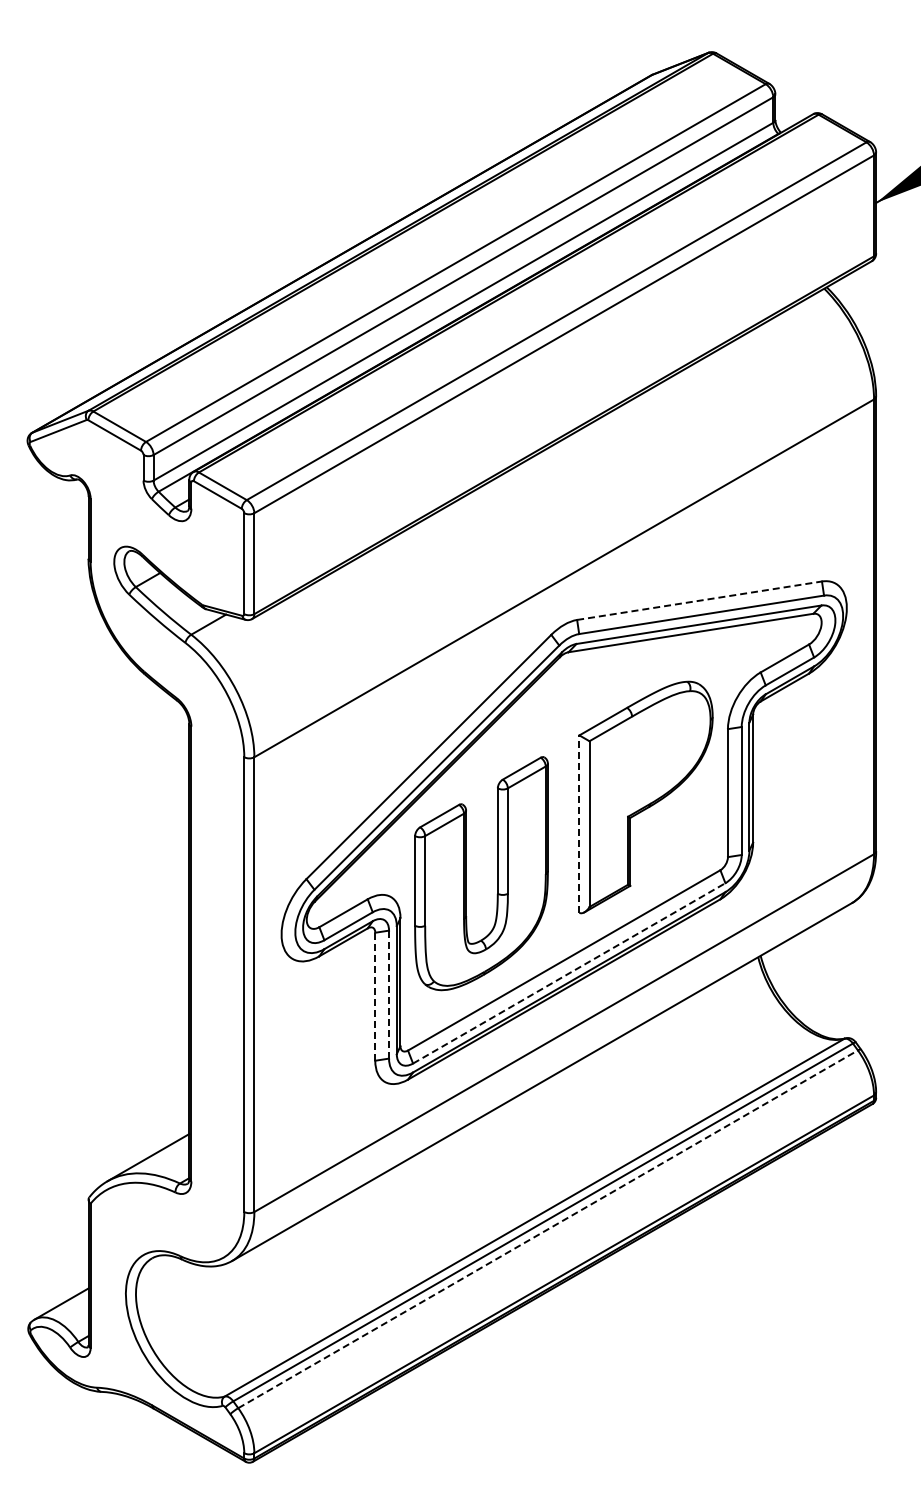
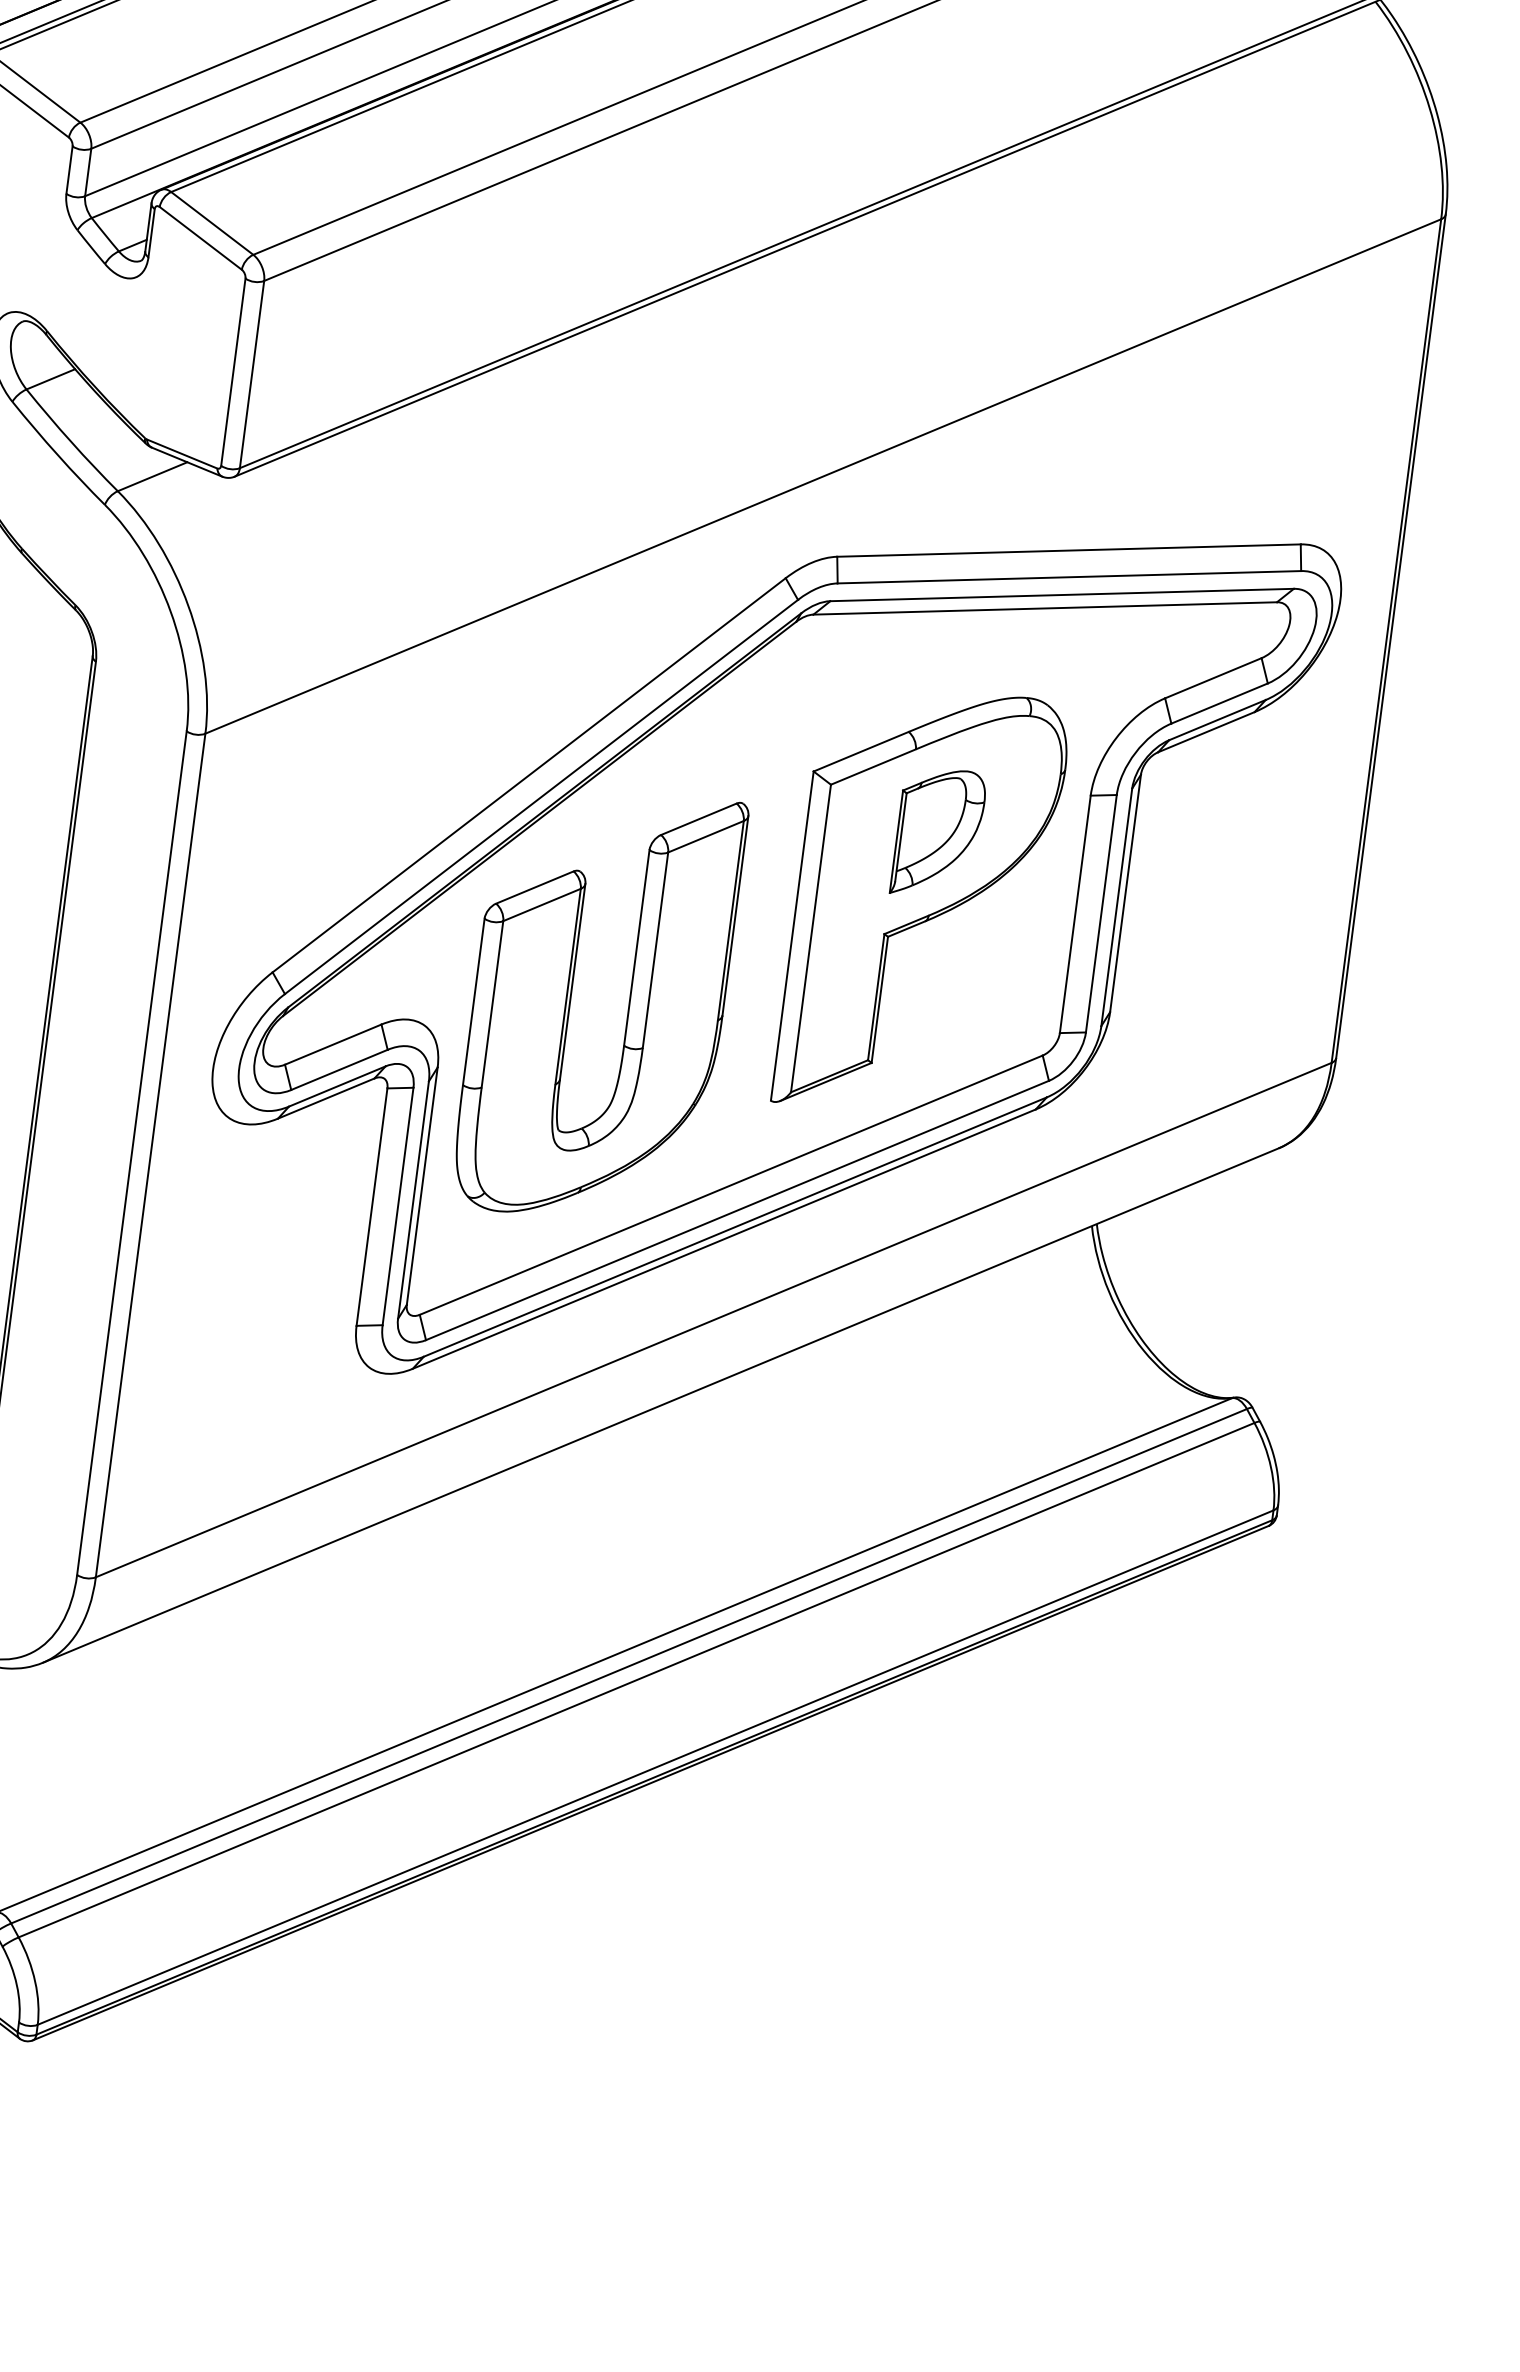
line: (699, 600) -> (1068, 550), dashed -> solid
part: (649, 759) -> (937, 833), added
line: (579, 824) -> (792, 936), dashed -> solid
line: (569, 973) -> (737, 1210), dashed -> solid
line: (389, 994) -> (398, 1206), dashed -> solid
line: (375, 996) -> (372, 1206), dashed -> solid
line: (548, 1229) -> (637, 1680), dashed -> solid

